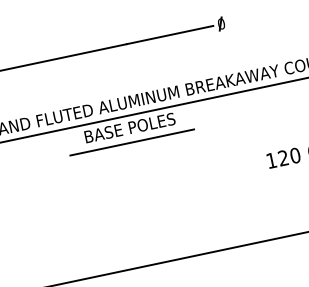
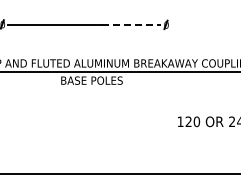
line: (170, 35) -> (131, 25), solid -> dashed
line: (130, 142) -> (90, 90), removed

